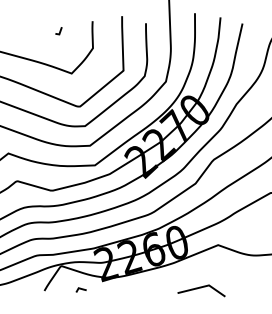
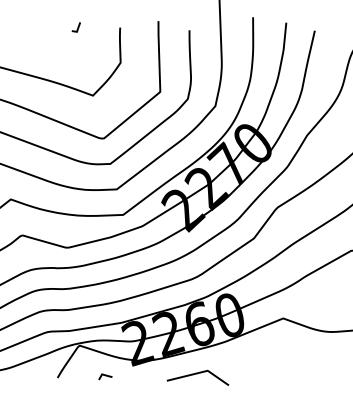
line: (59, 31) -> (77, 28), moved
line: (201, 288) -> (197, 374), moved

